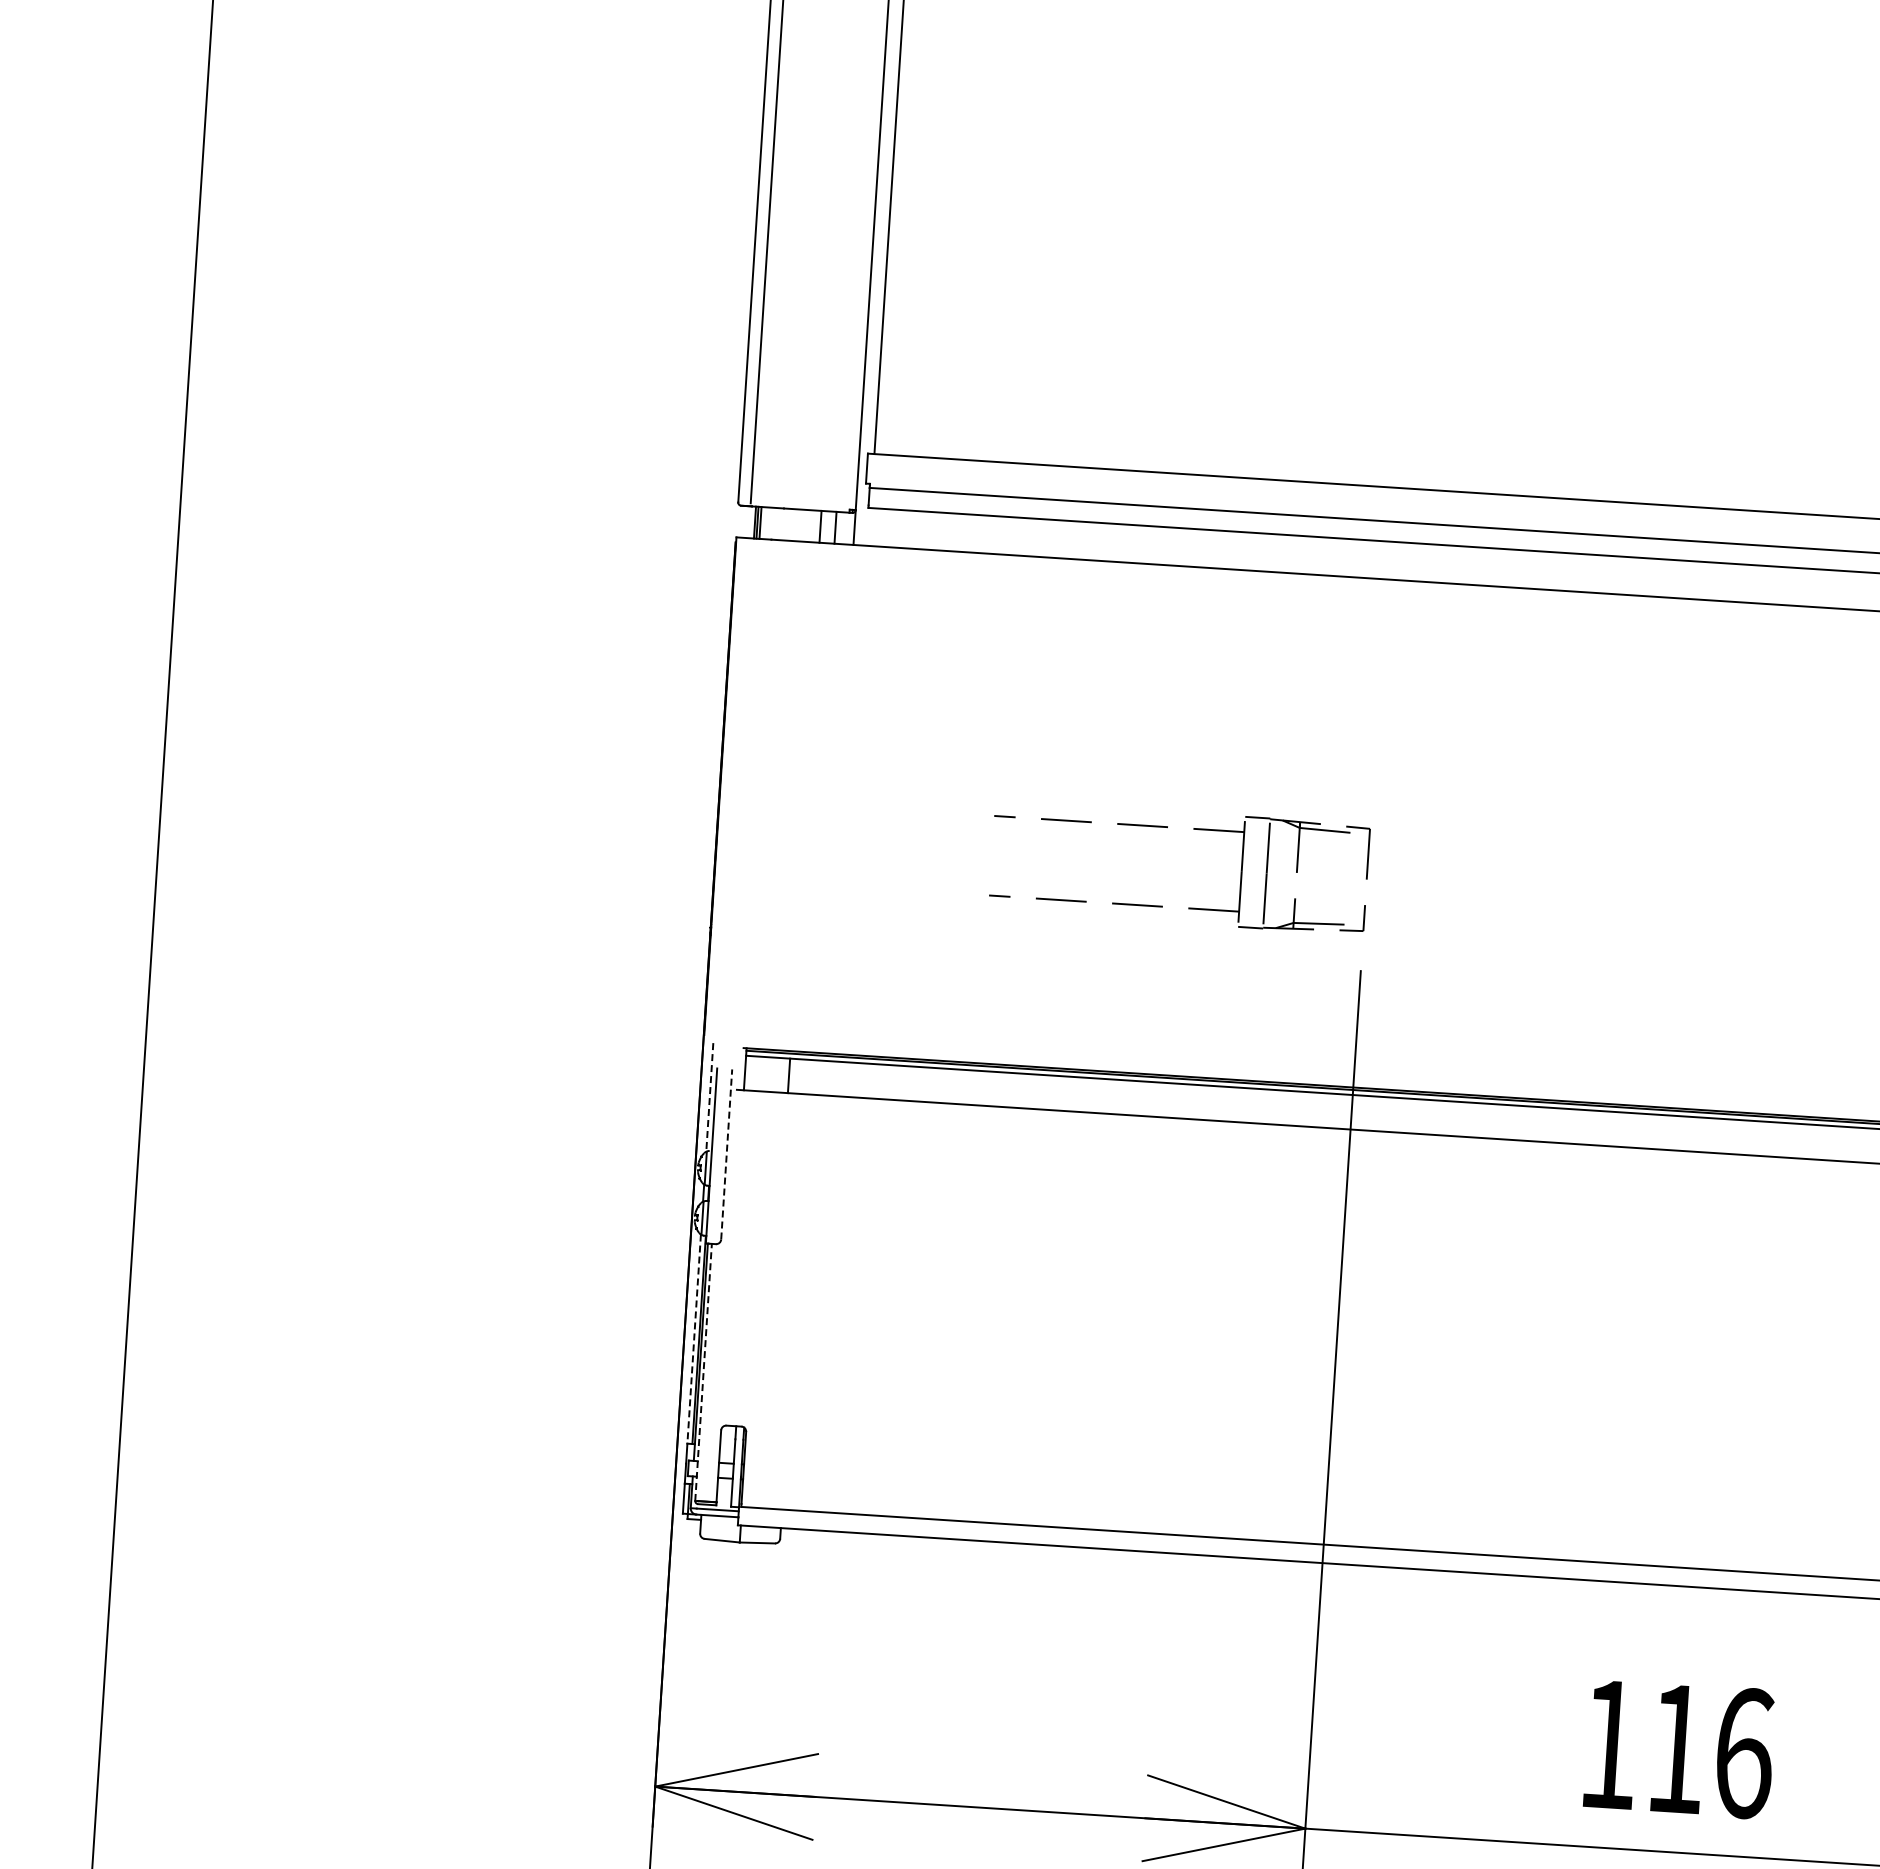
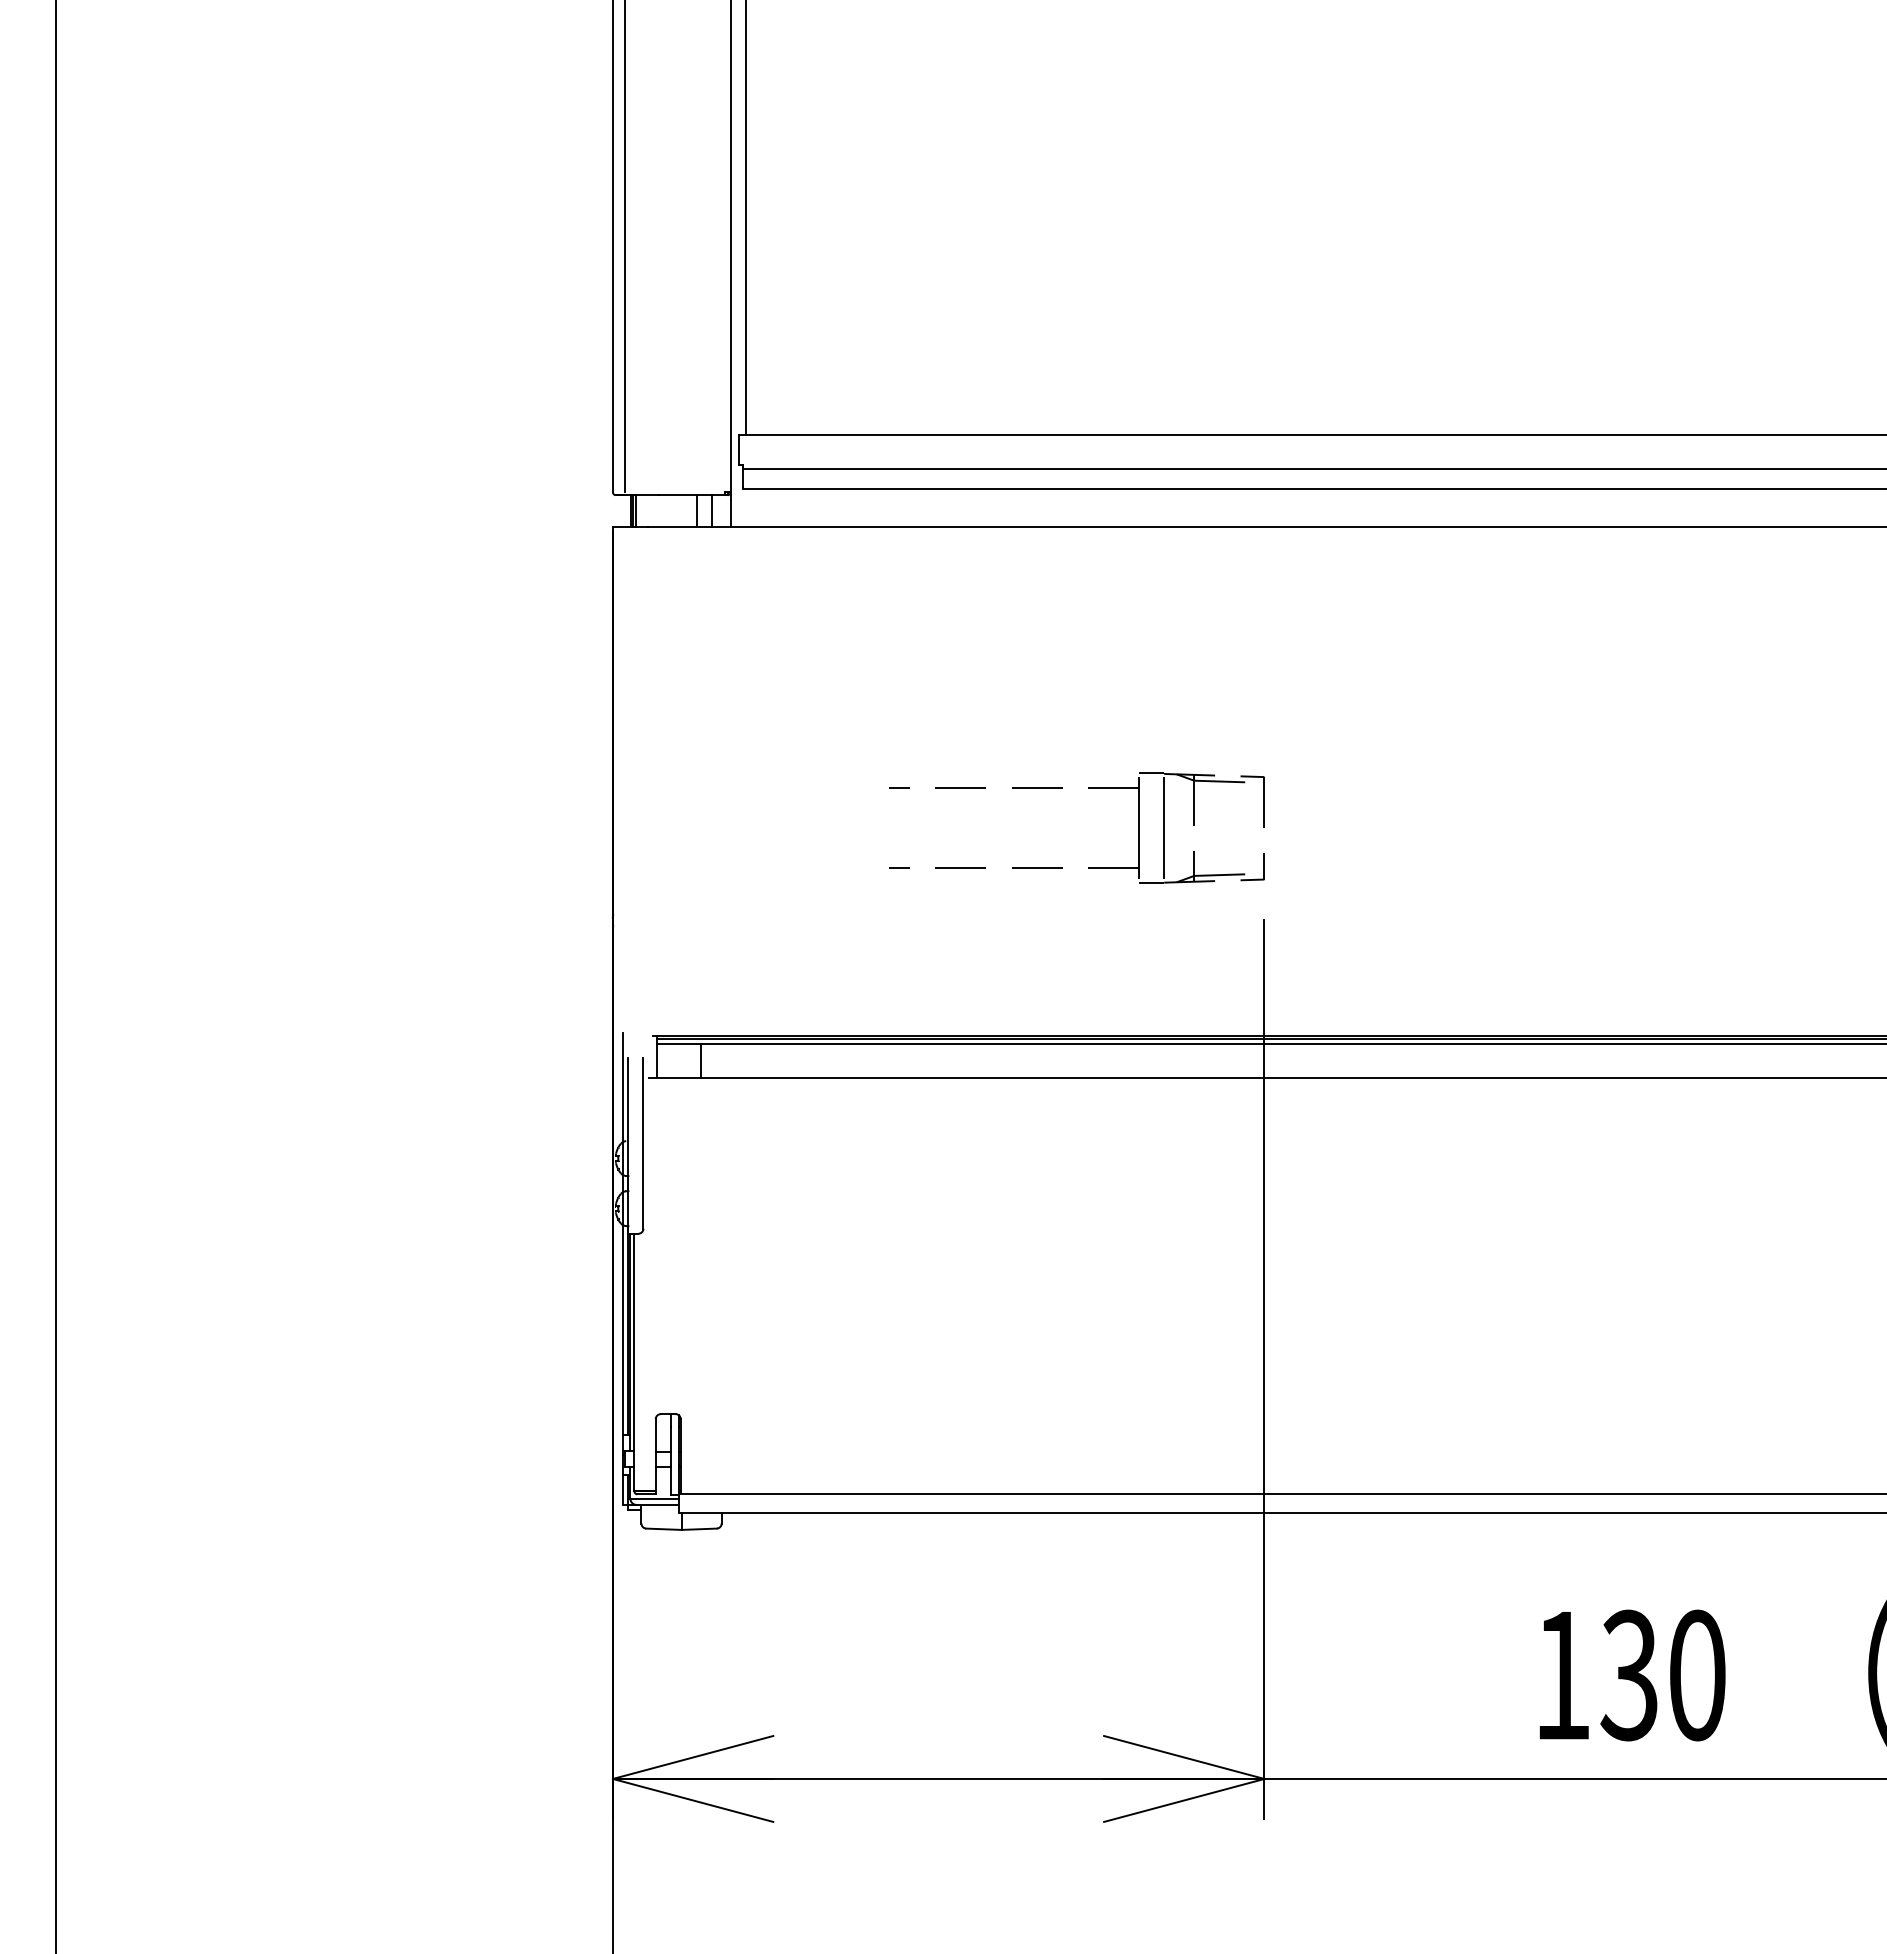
line: (709, 1098) -> (622, 1088), dashed -> solid
line: (726, 1154) -> (643, 1143), dashed -> solid
line: (693, 1338) -> (622, 1329), dashed -> solid
line: (703, 1372) -> (634, 1362), dashed -> solid
text: (1710, 1751) -> (1663, 1675), 116 -> 130

